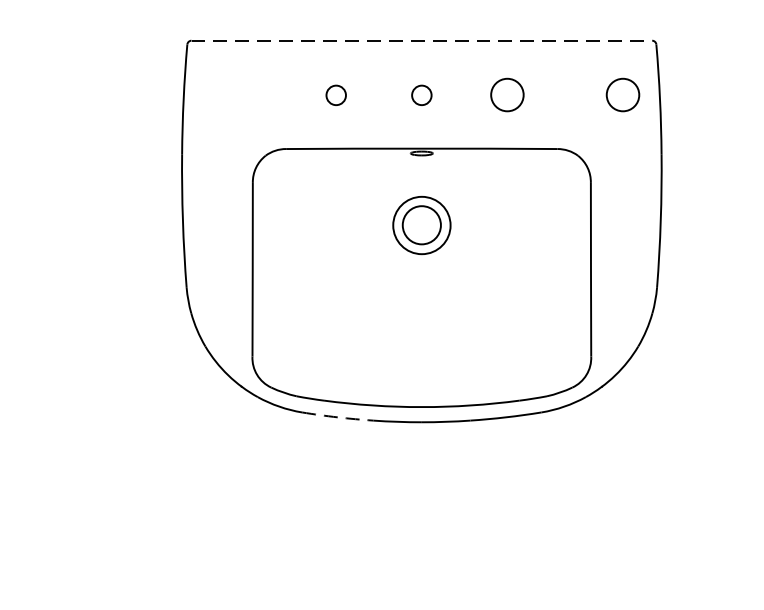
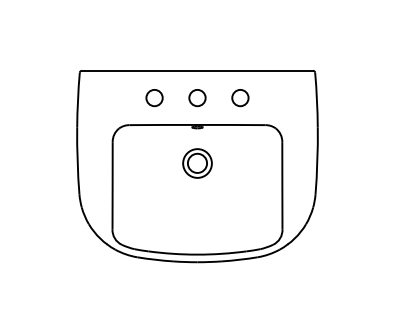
line: (421, 40) -> (197, 70), dashed -> solid
circle: (336, 95) -> (154, 98), size x1.67
circle: (421, 95) -> (197, 98), size x1.67
circle: (623, 95) -> (298, 98), removed
arc: (338, 416) -> (155, 259), dashed -> solid

